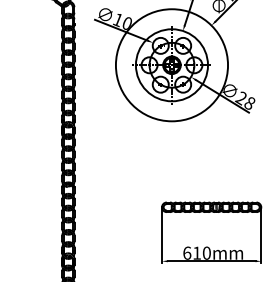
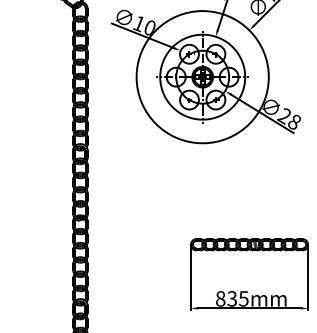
text: (197, 252) -> (232, 298), 610mm -> 835mm

